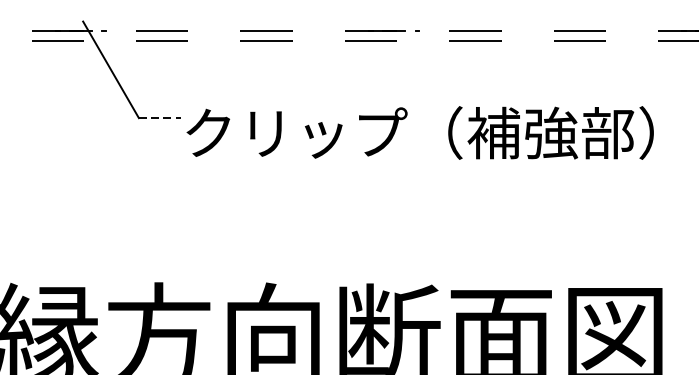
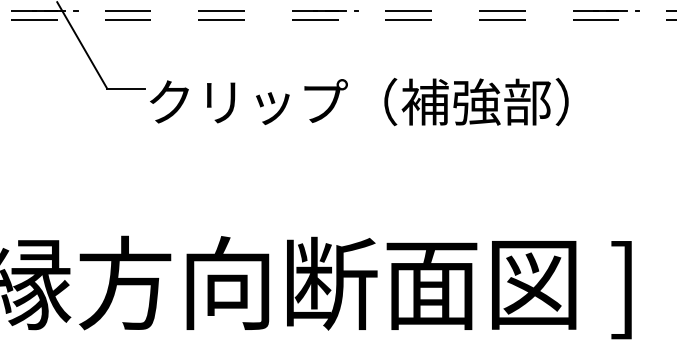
line: (159, 117) -> (125, 88), dashed -> solid

